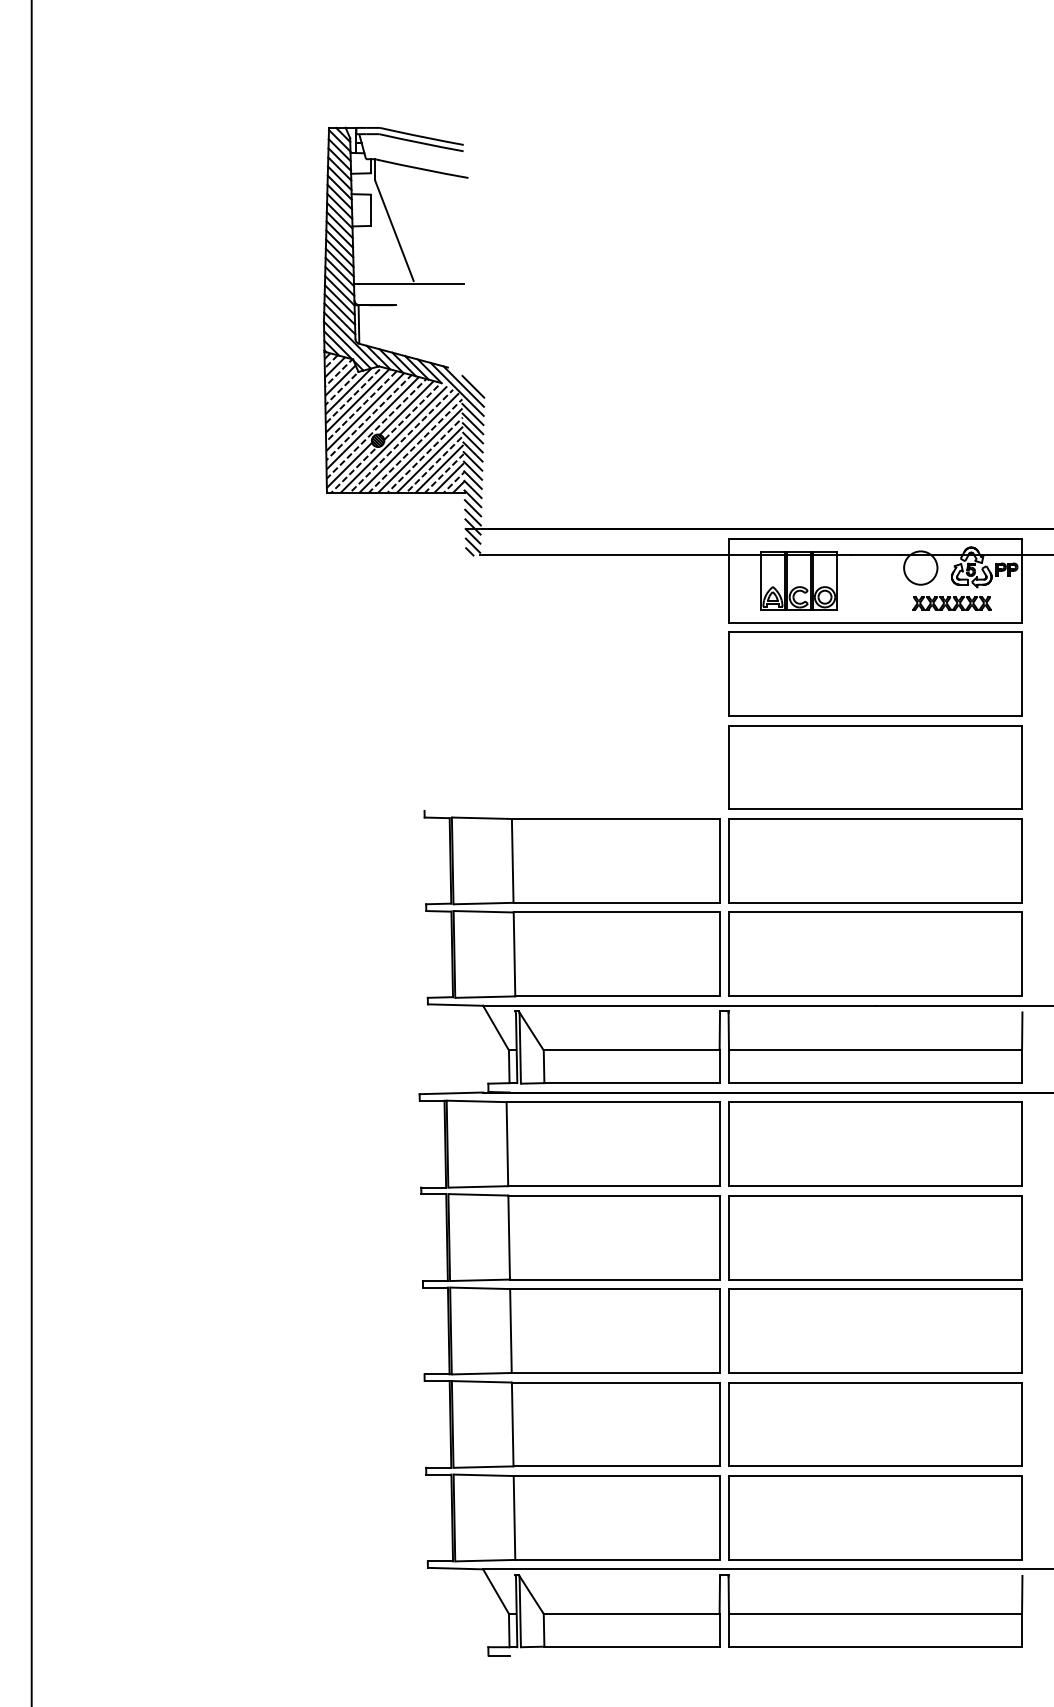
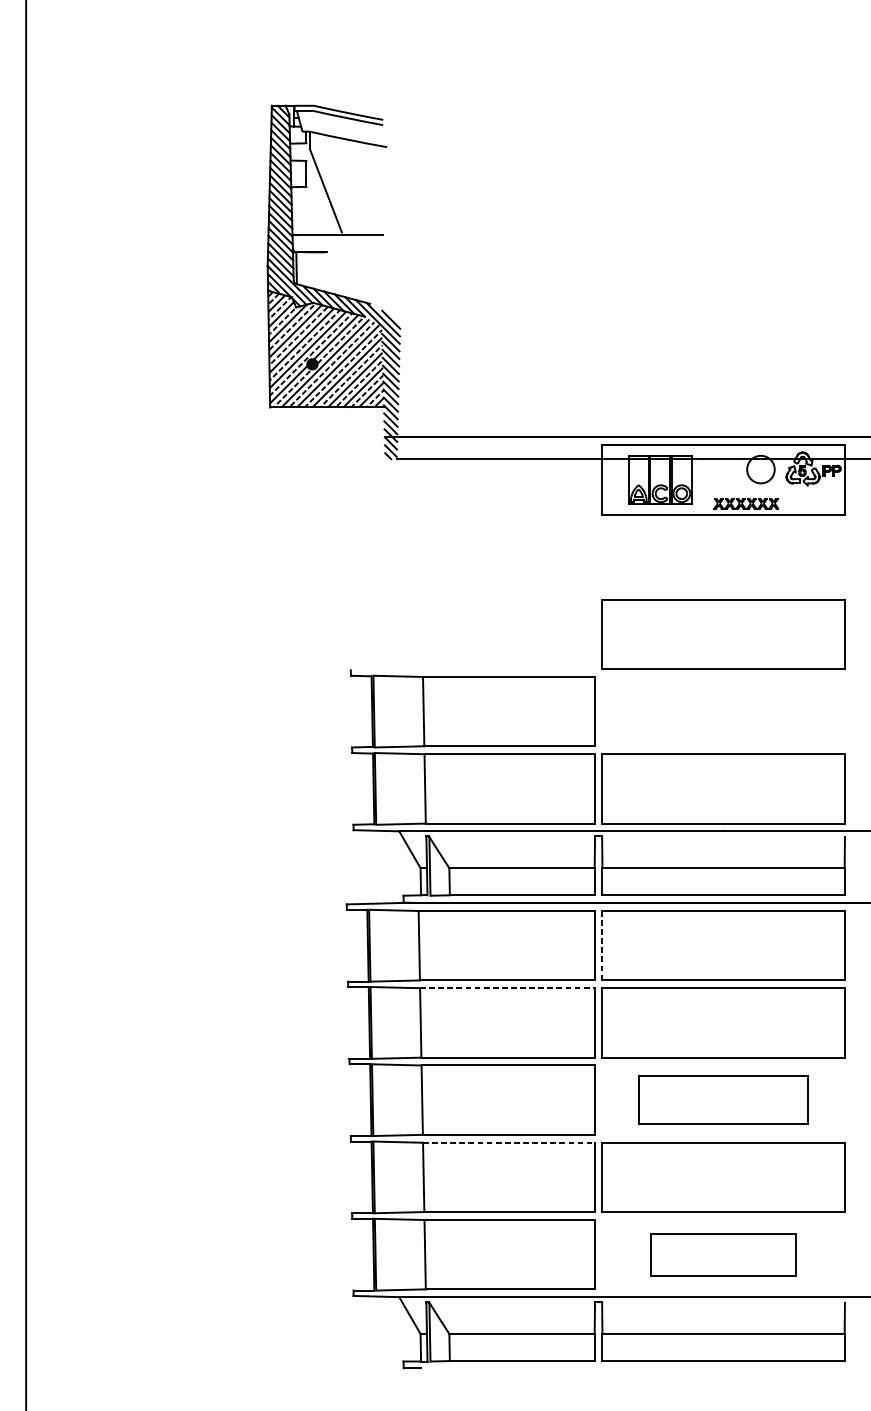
part: (951, 603) -> (745, 503), moved
part: (875, 673) -> (723, 556), removed
part: (875, 860) -> (723, 711), removed
line: (728, 1143) -> (602, 945), solid -> dashed
line: (613, 1195) -> (506, 988), solid -> dashed
part: (875, 1330) -> (723, 1099), size x0.7
line: (615, 1382) -> (508, 1142), solid -> dashed
part: (875, 1517) -> (723, 1254), size x0.6

